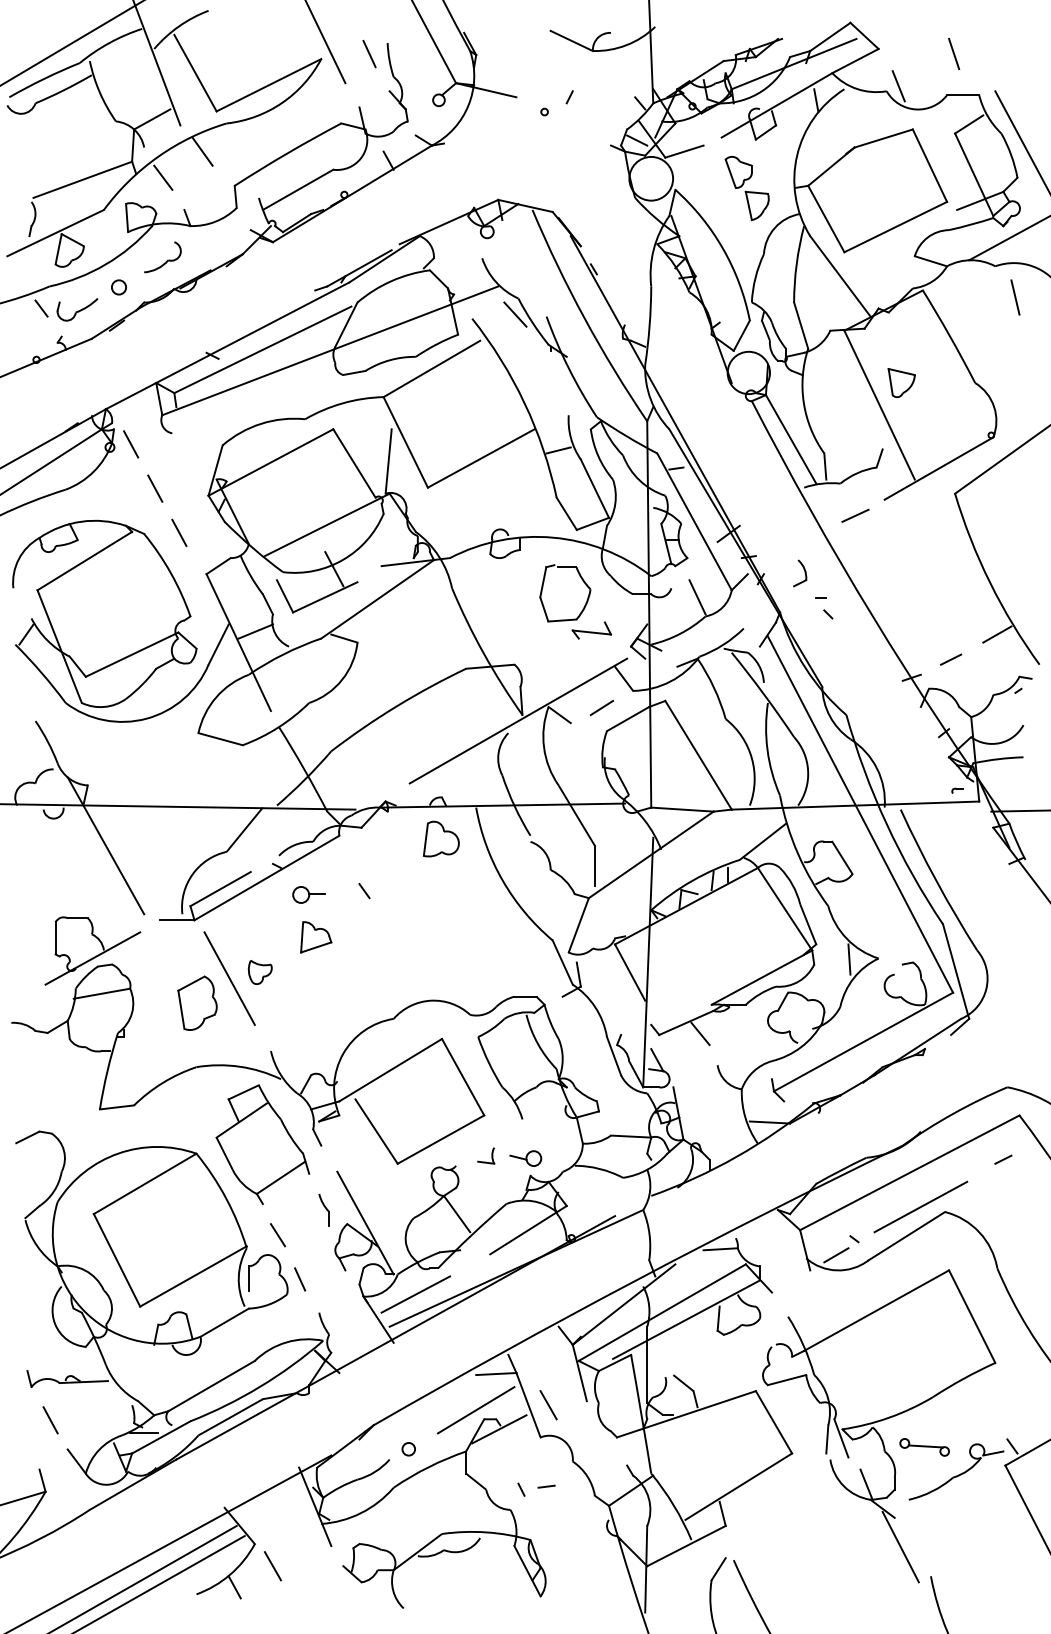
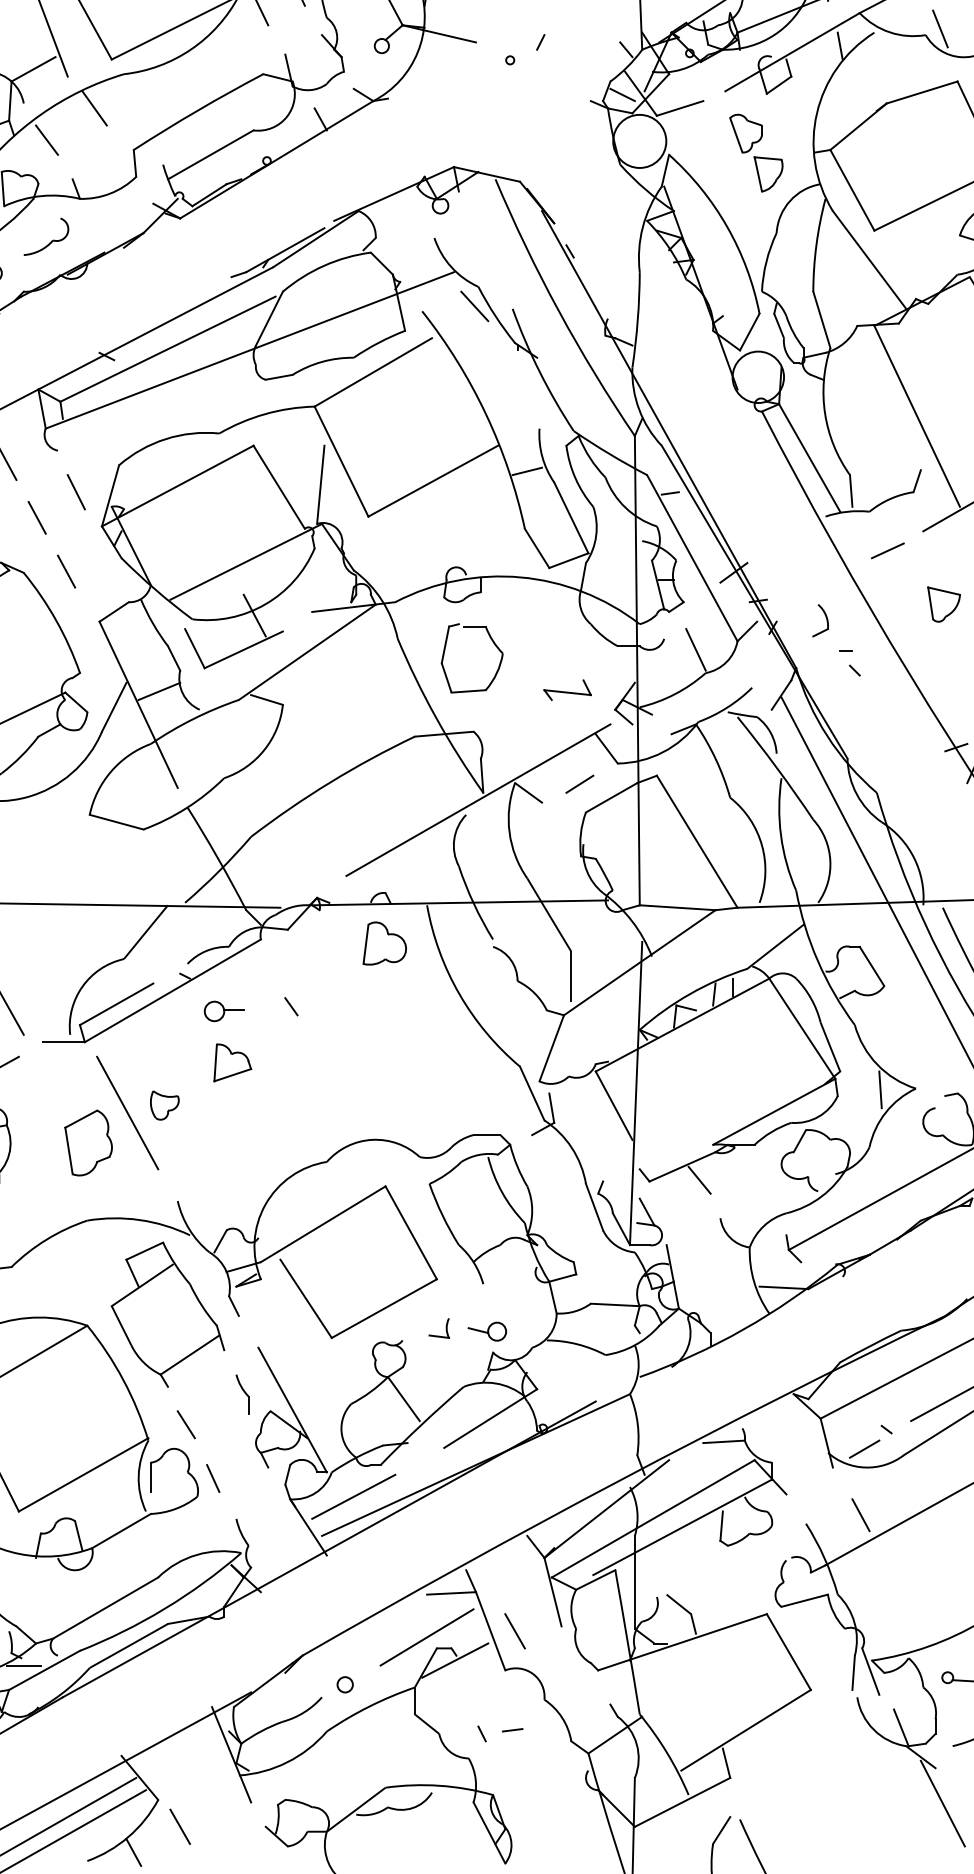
part: (901, 383) -> (943, 605), moved
line: (187, 467) -> (76, 492), added
part: (582, 581) -> (493, 643), moved
line: (833, 1309) -> (861, 1515), added

